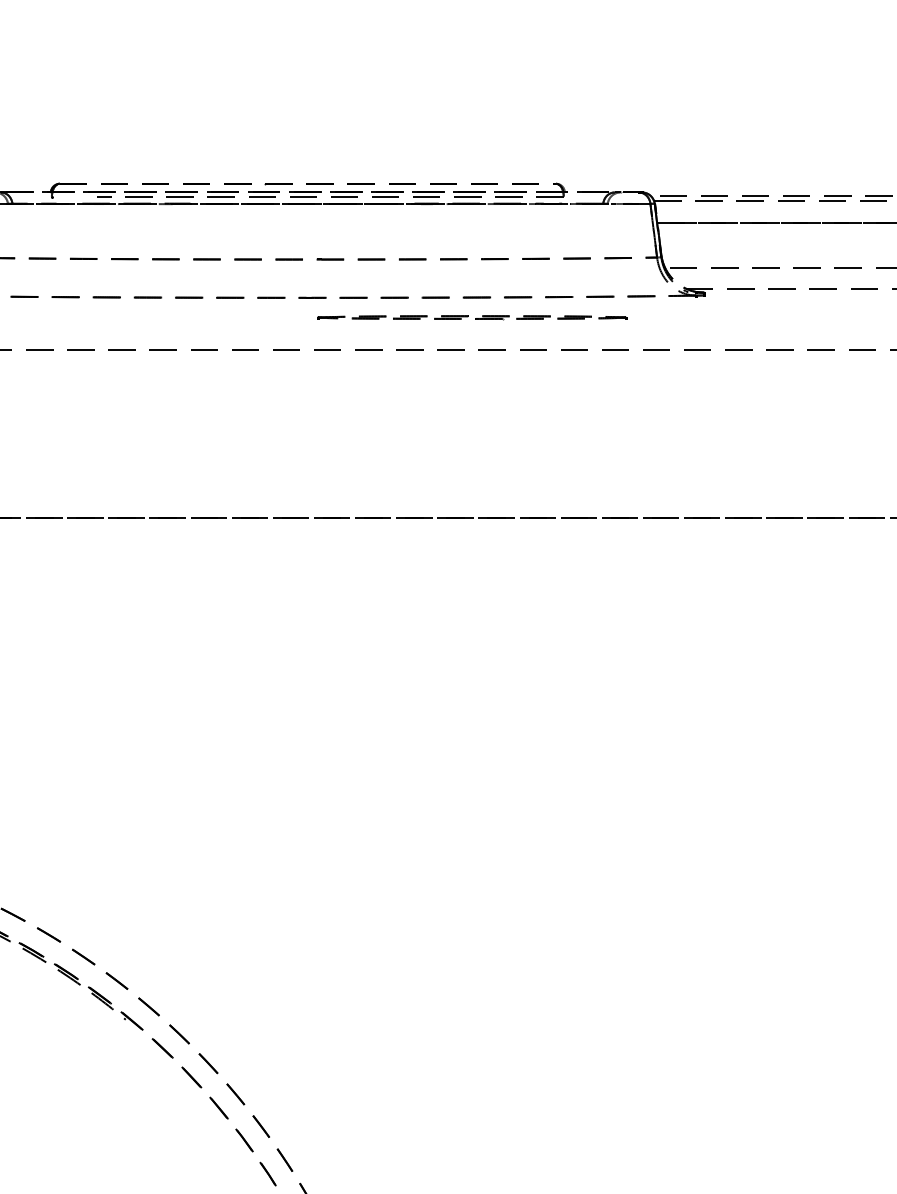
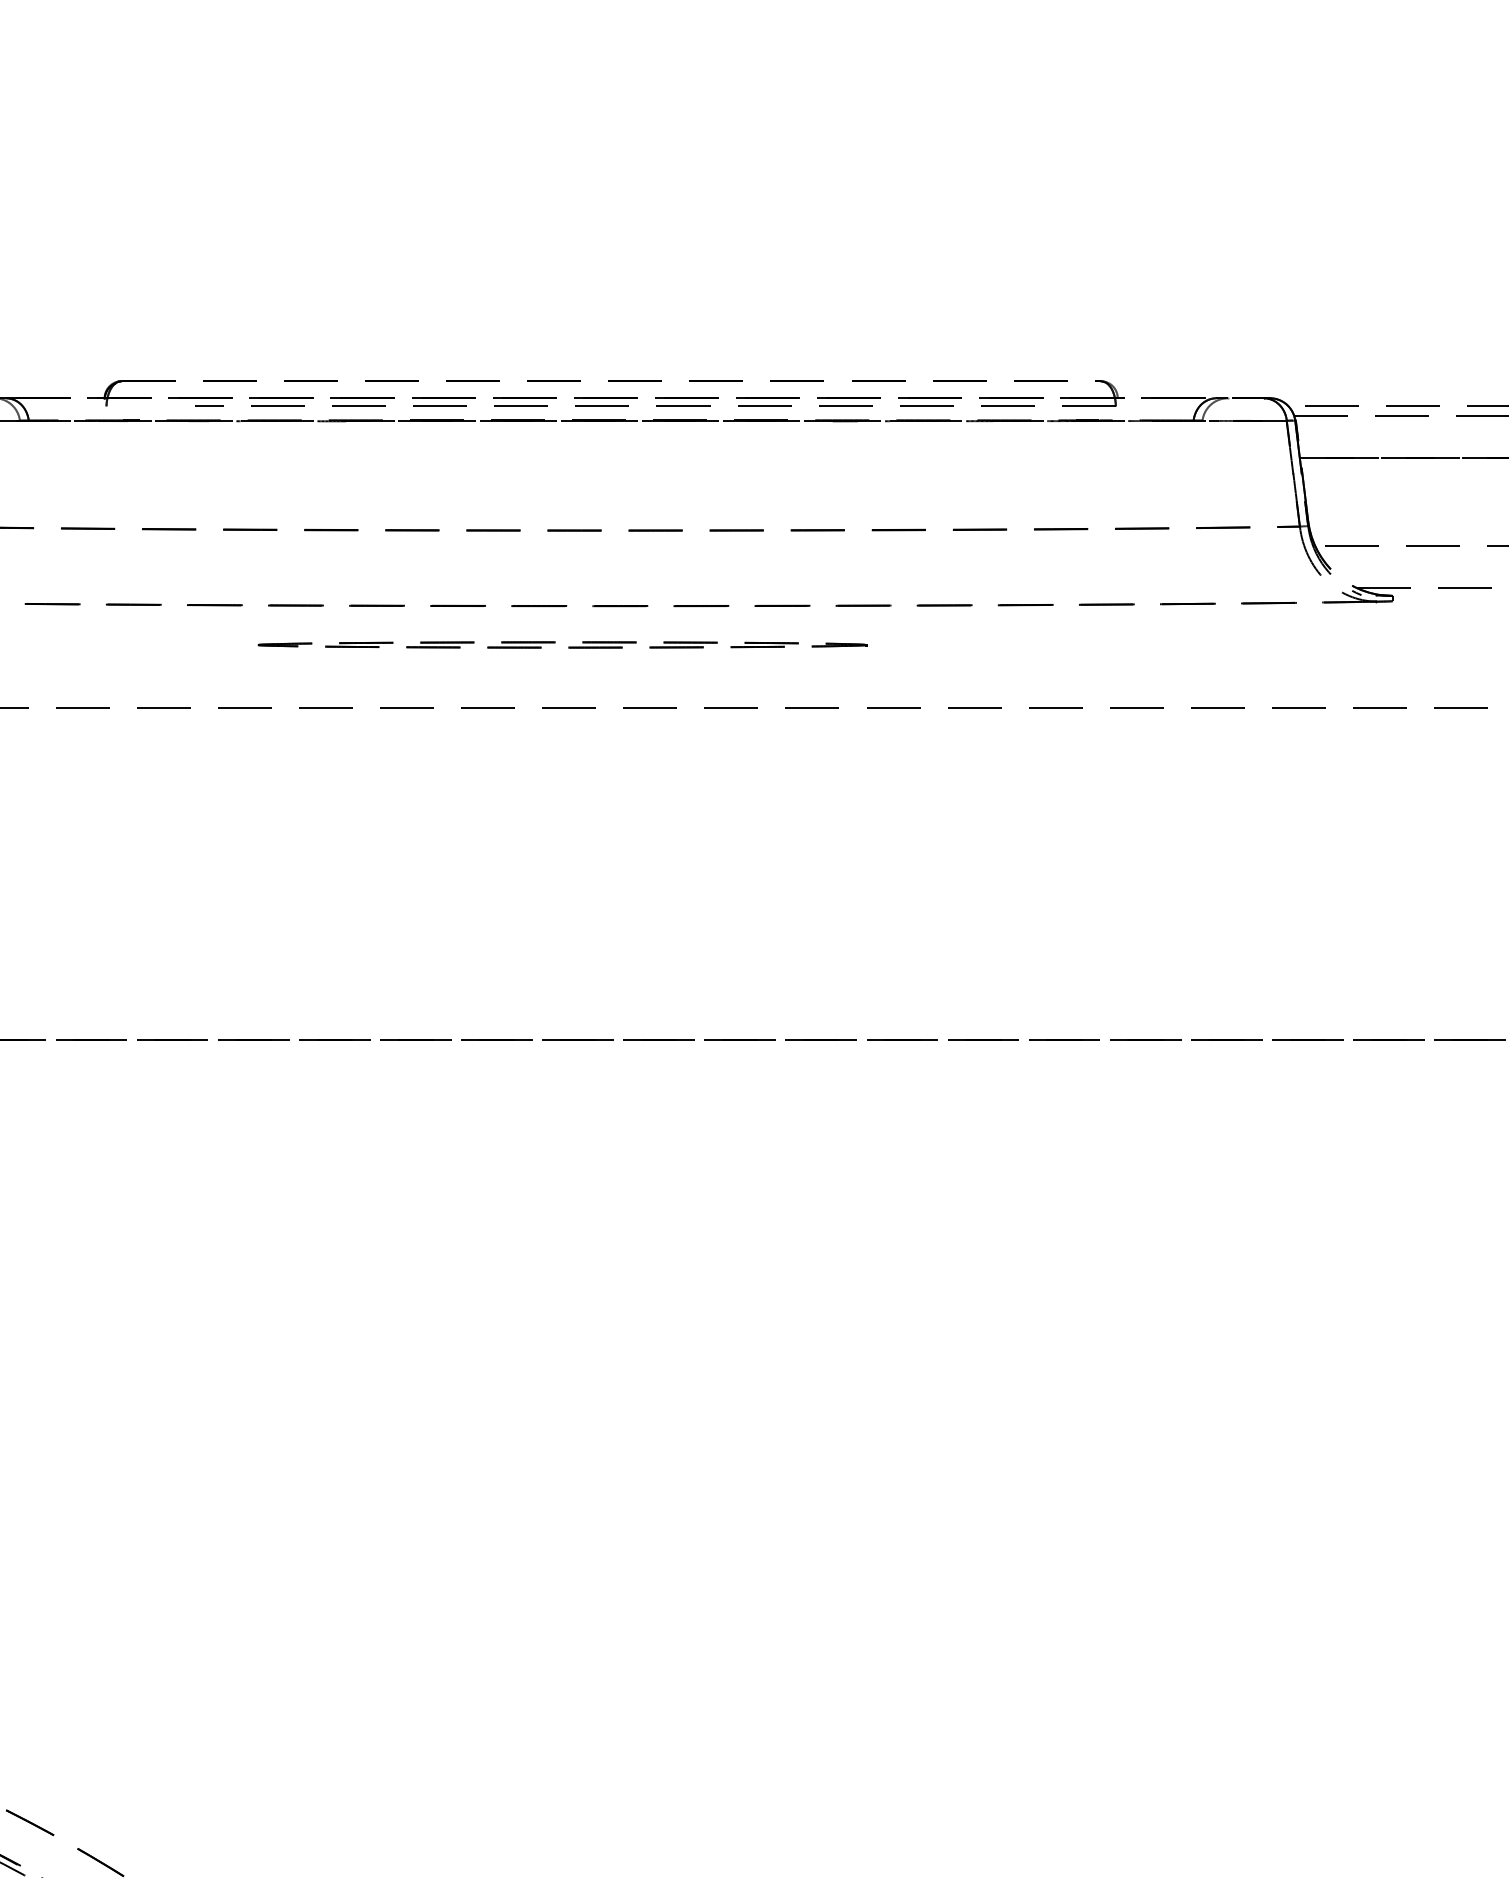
part: (472, 317) -> (563, 644), moved

